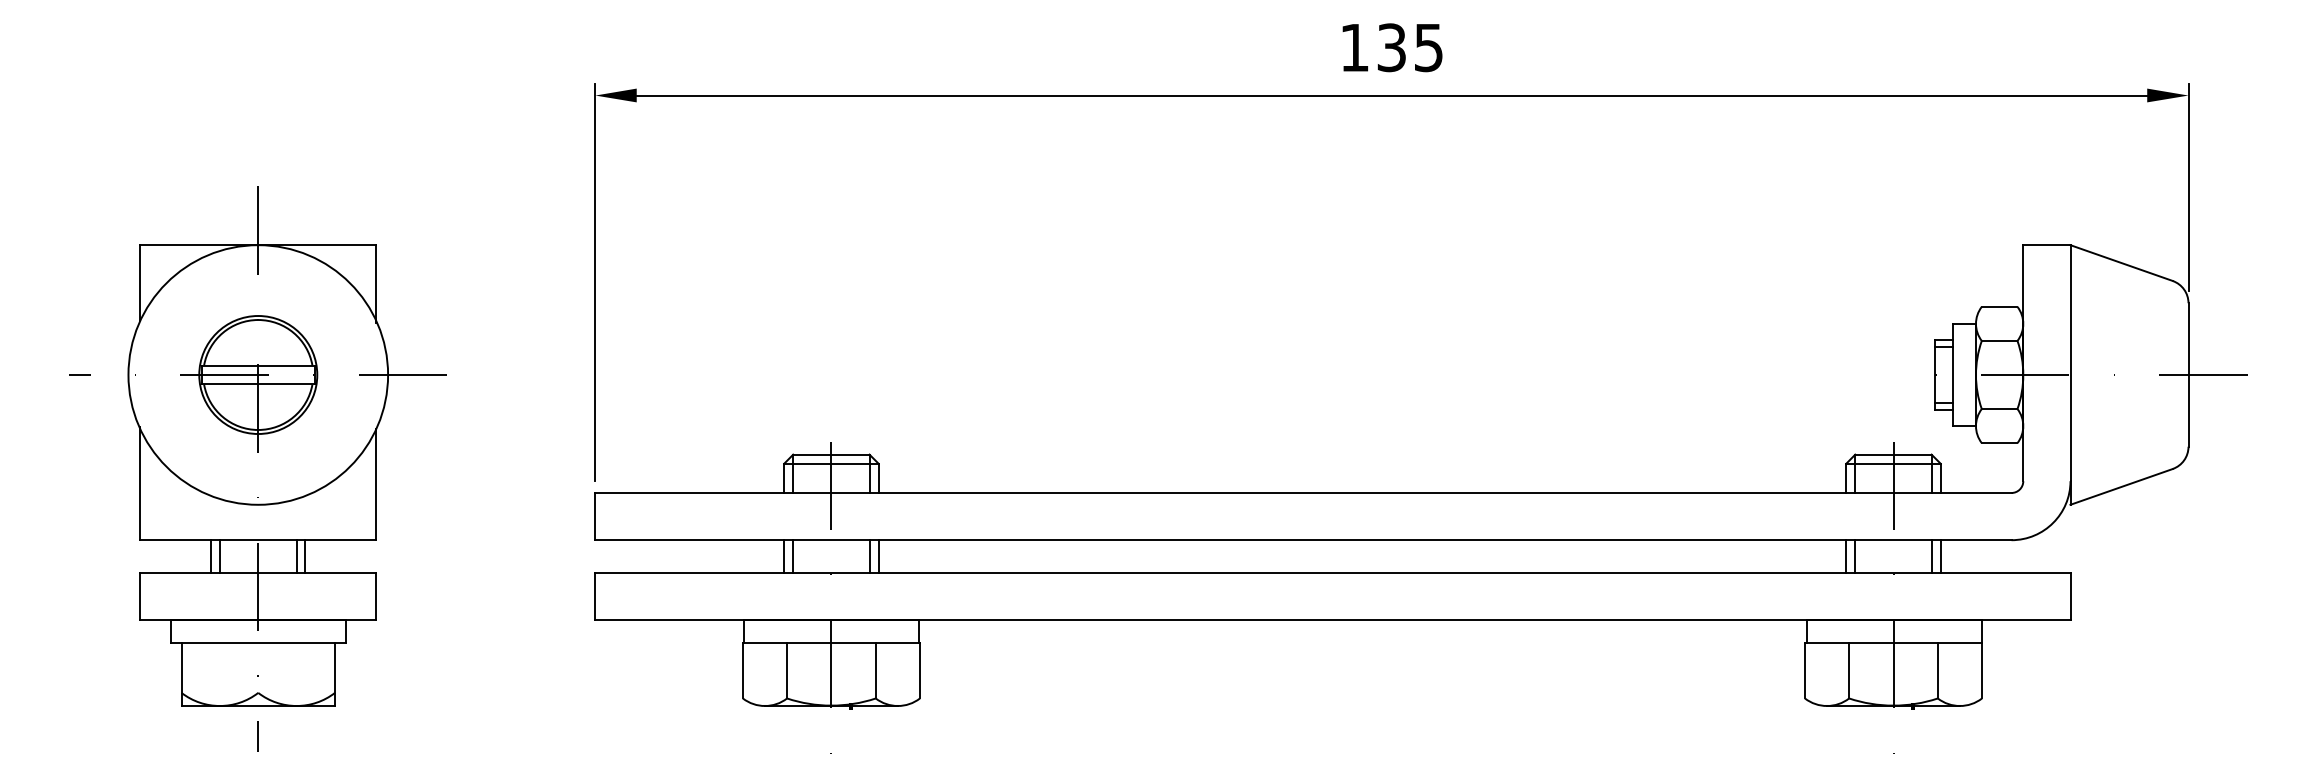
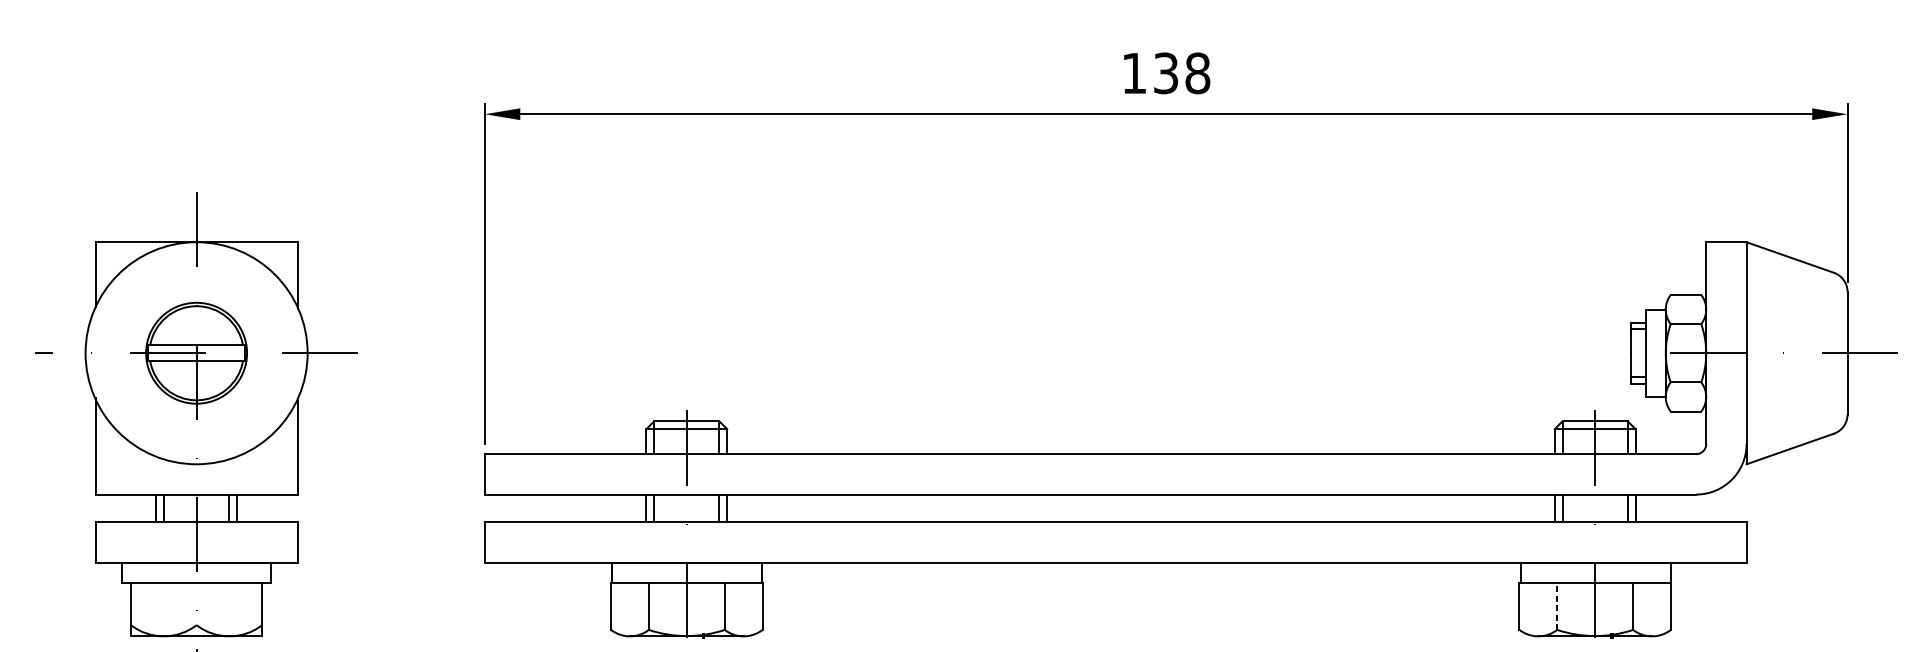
text: (1428, 47) -> (1197, 73), 135 -> 138
line: (1849, 670) -> (1557, 606), solid -> dashed

